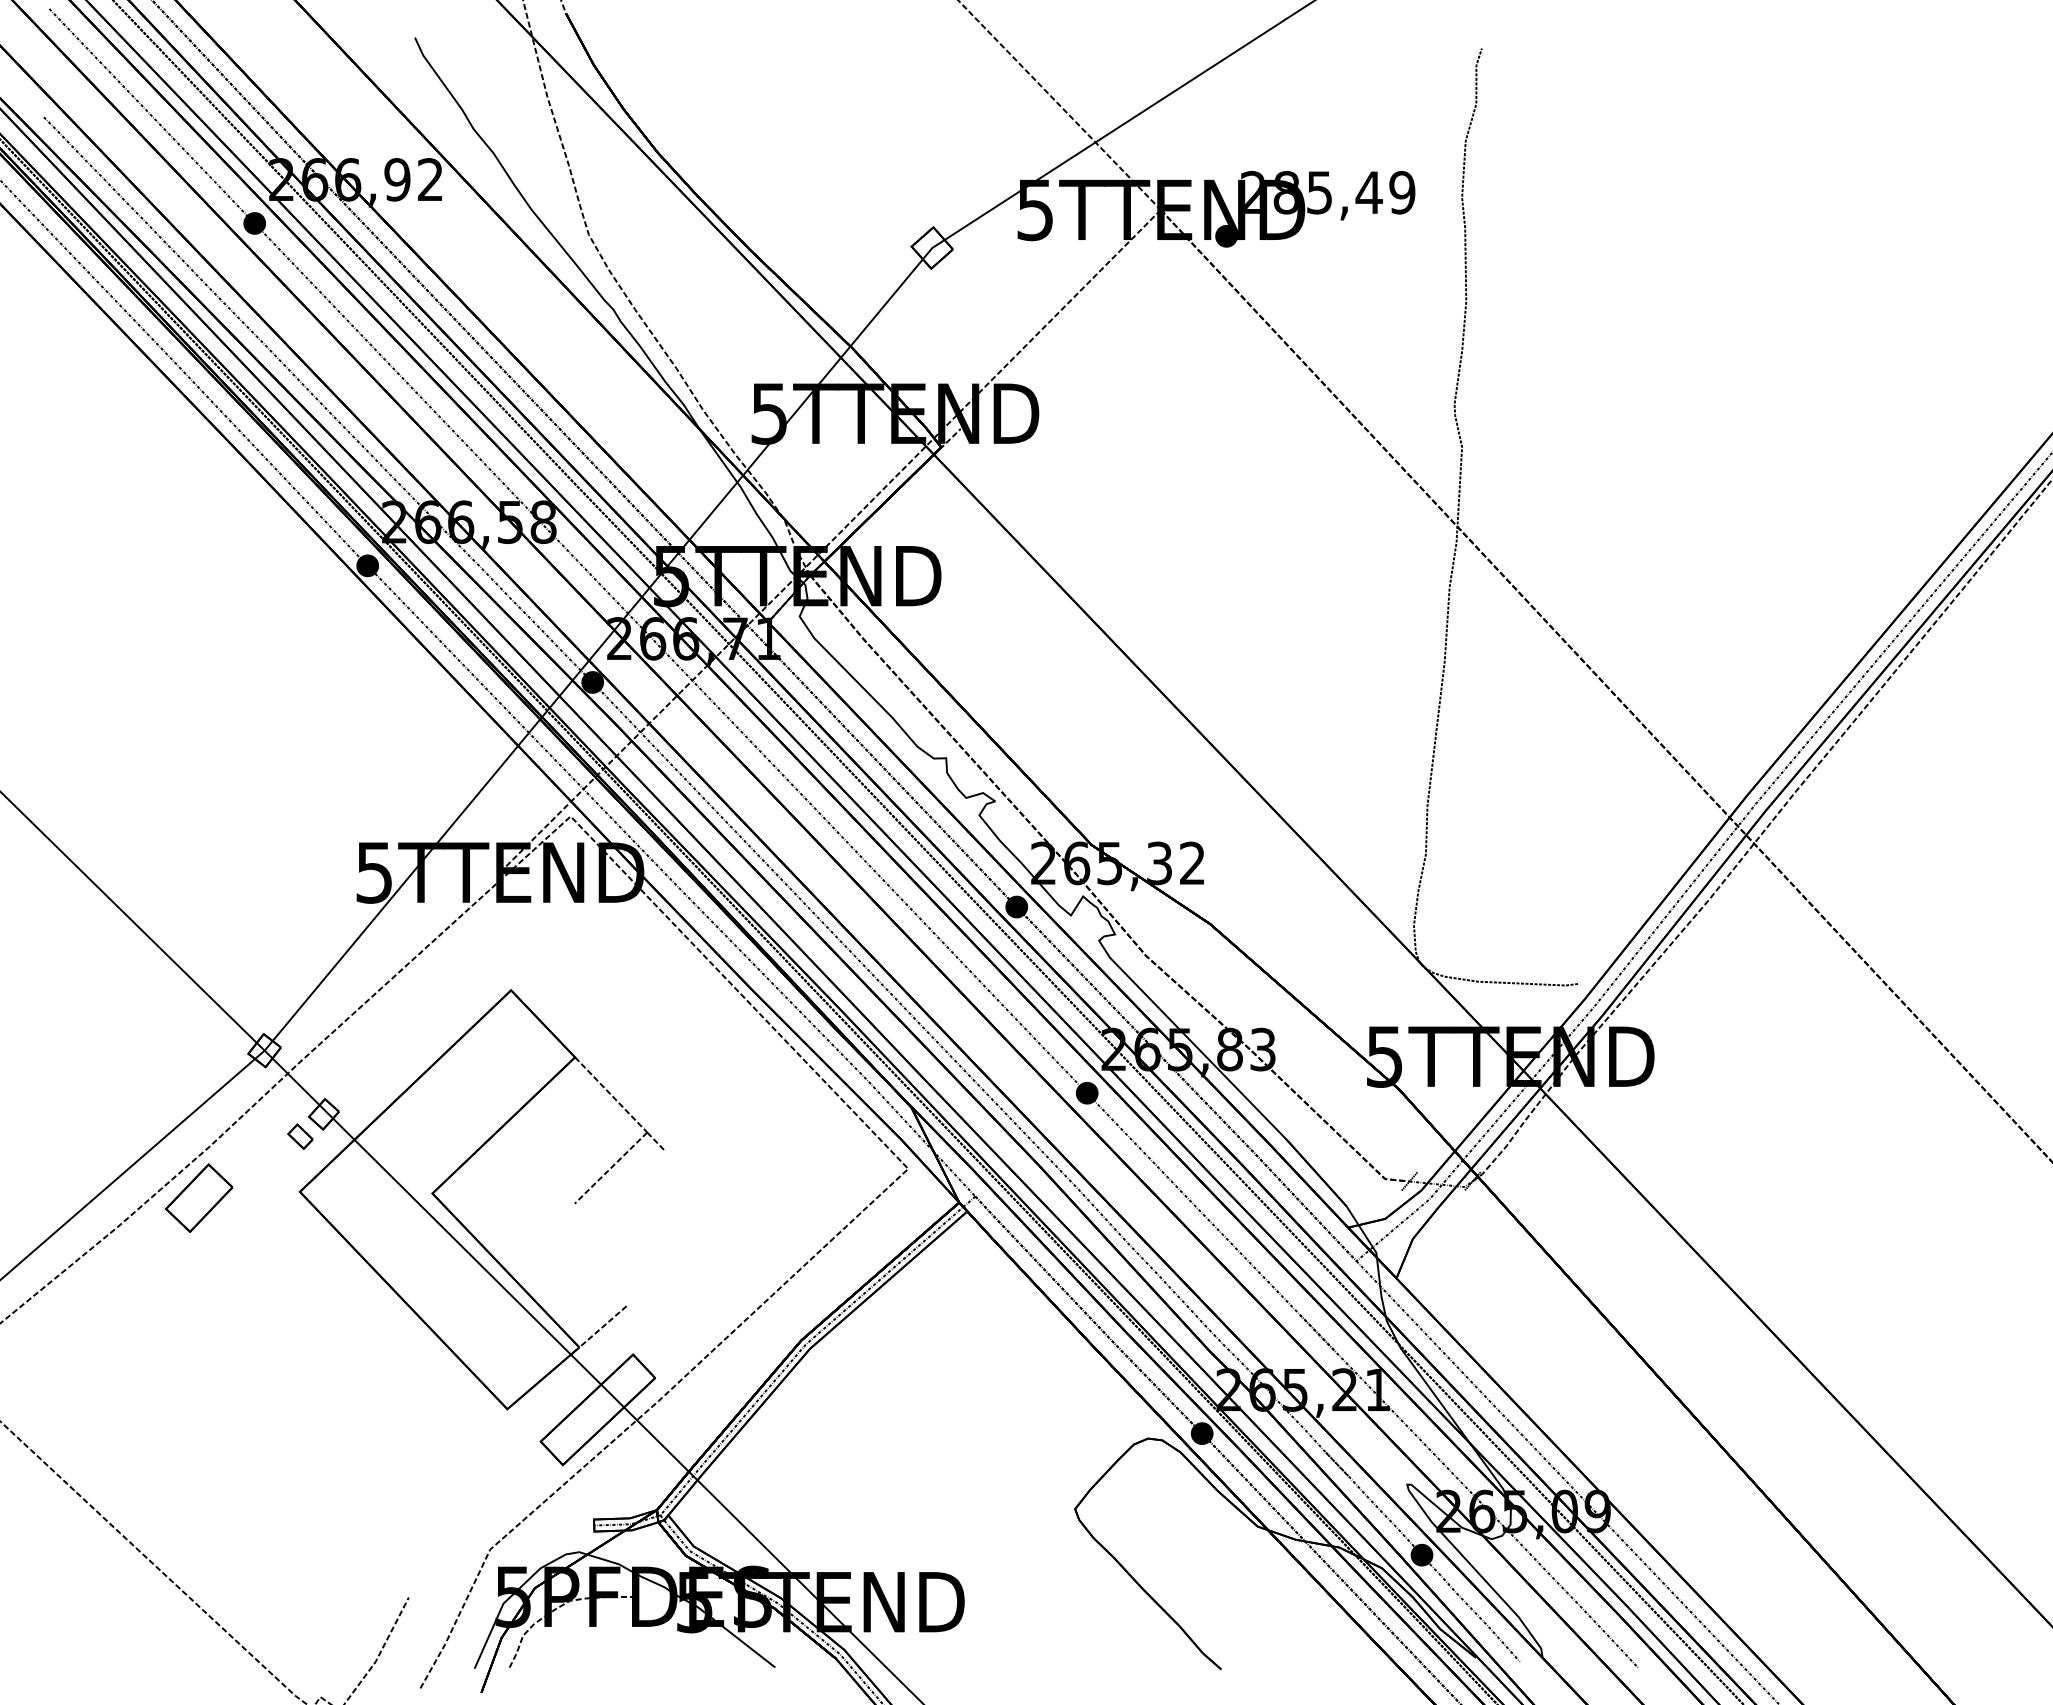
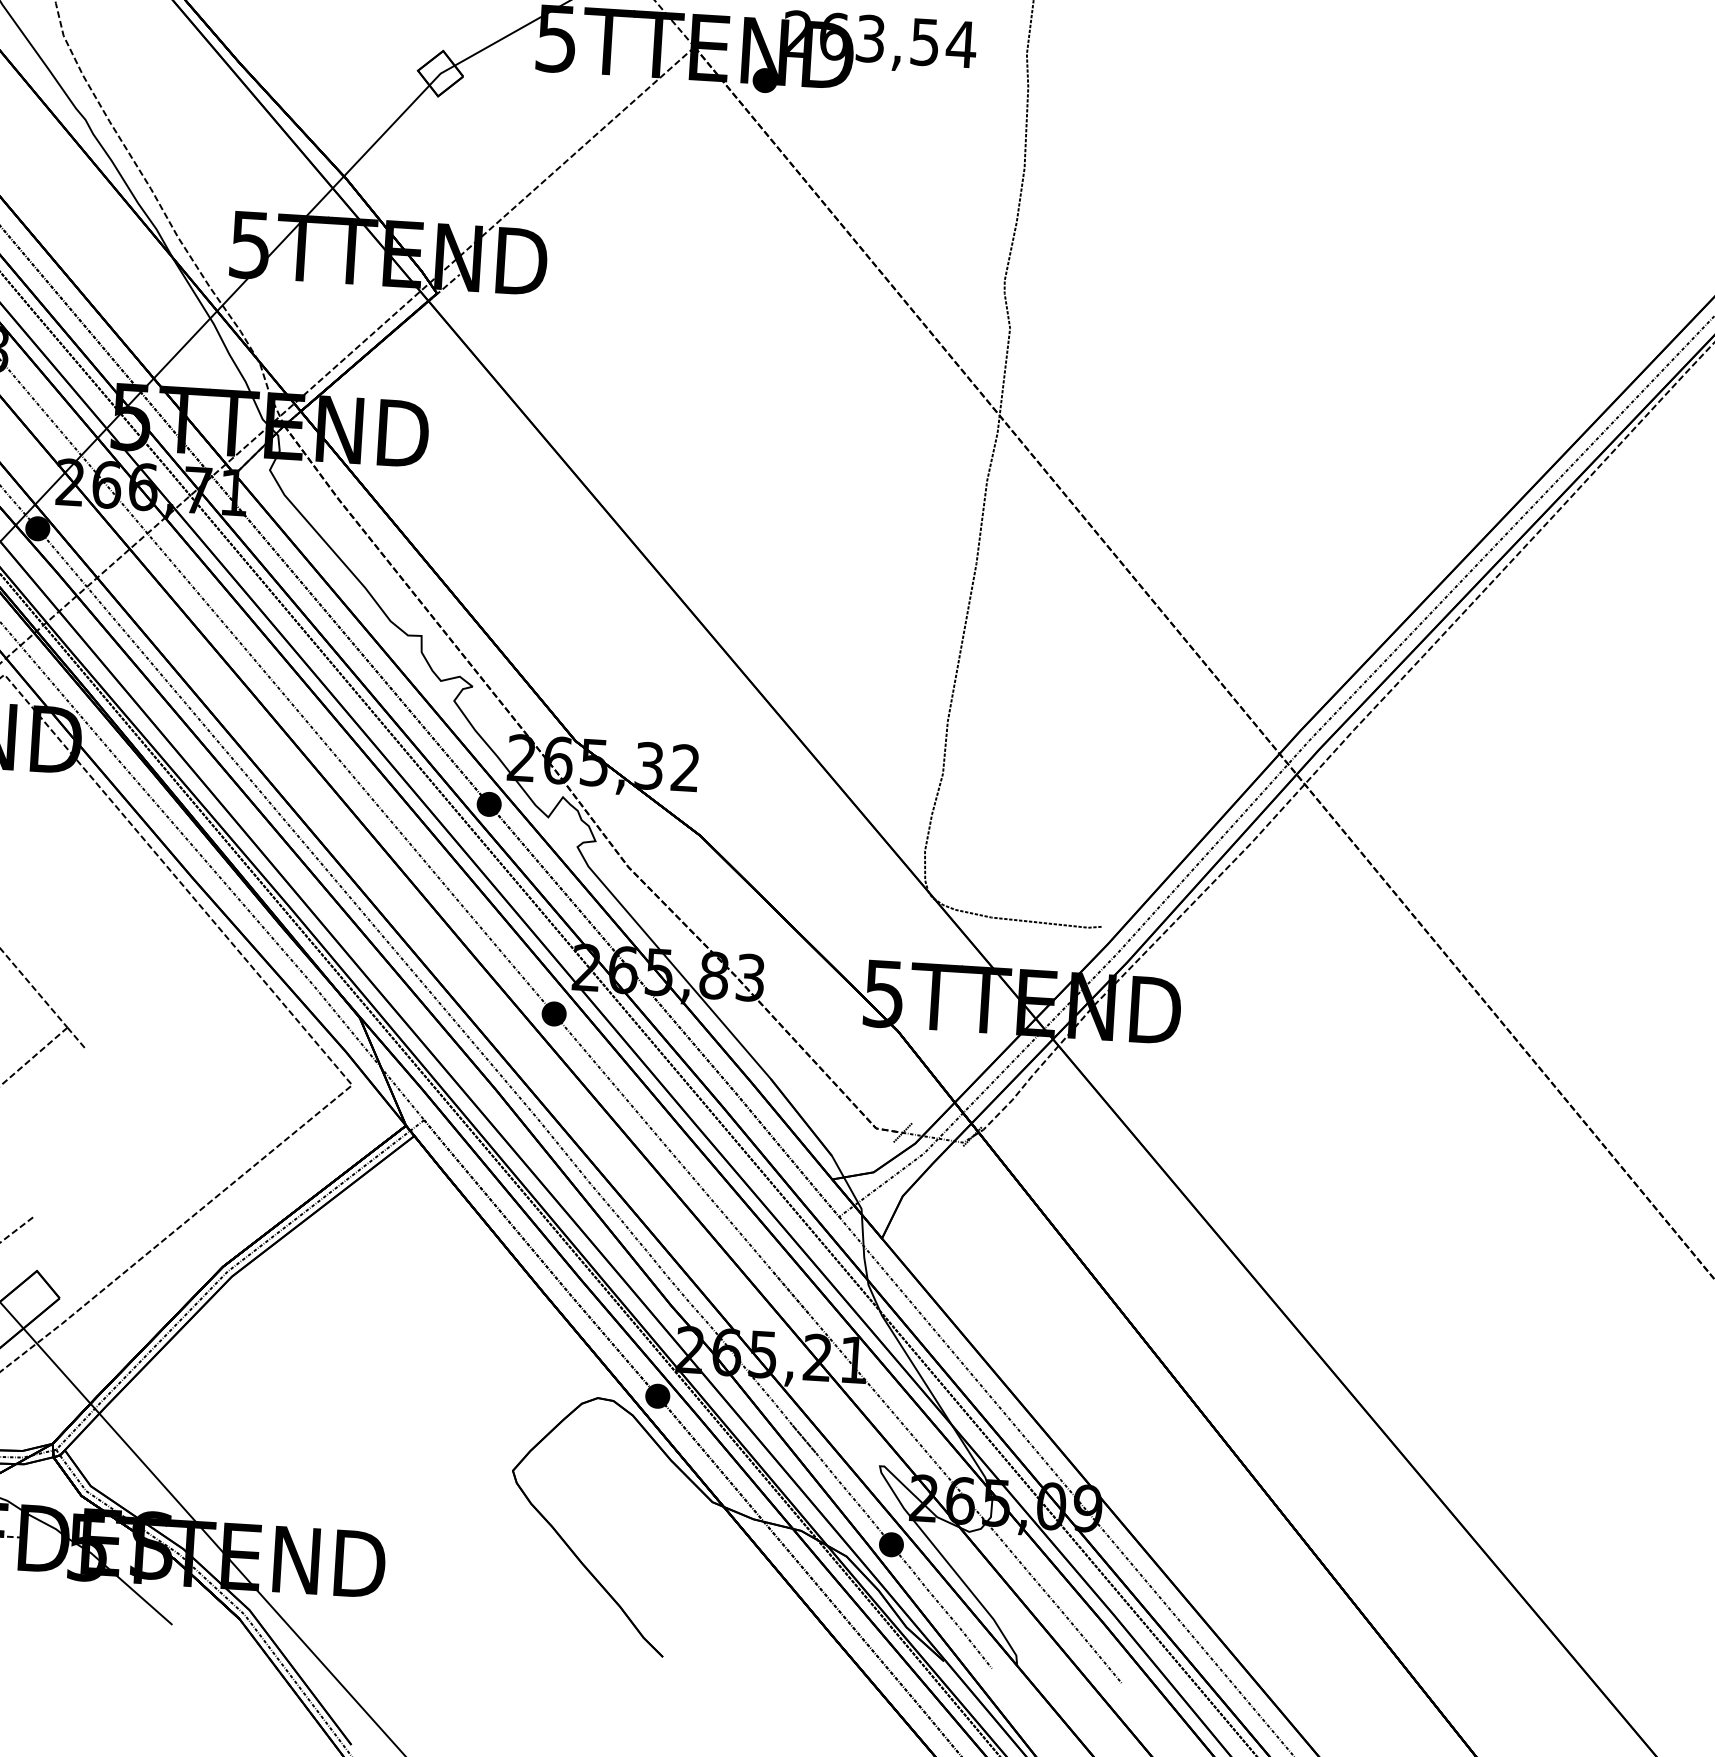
text: (1344, 192) -> (897, 40), 285,49 -> 263,54

